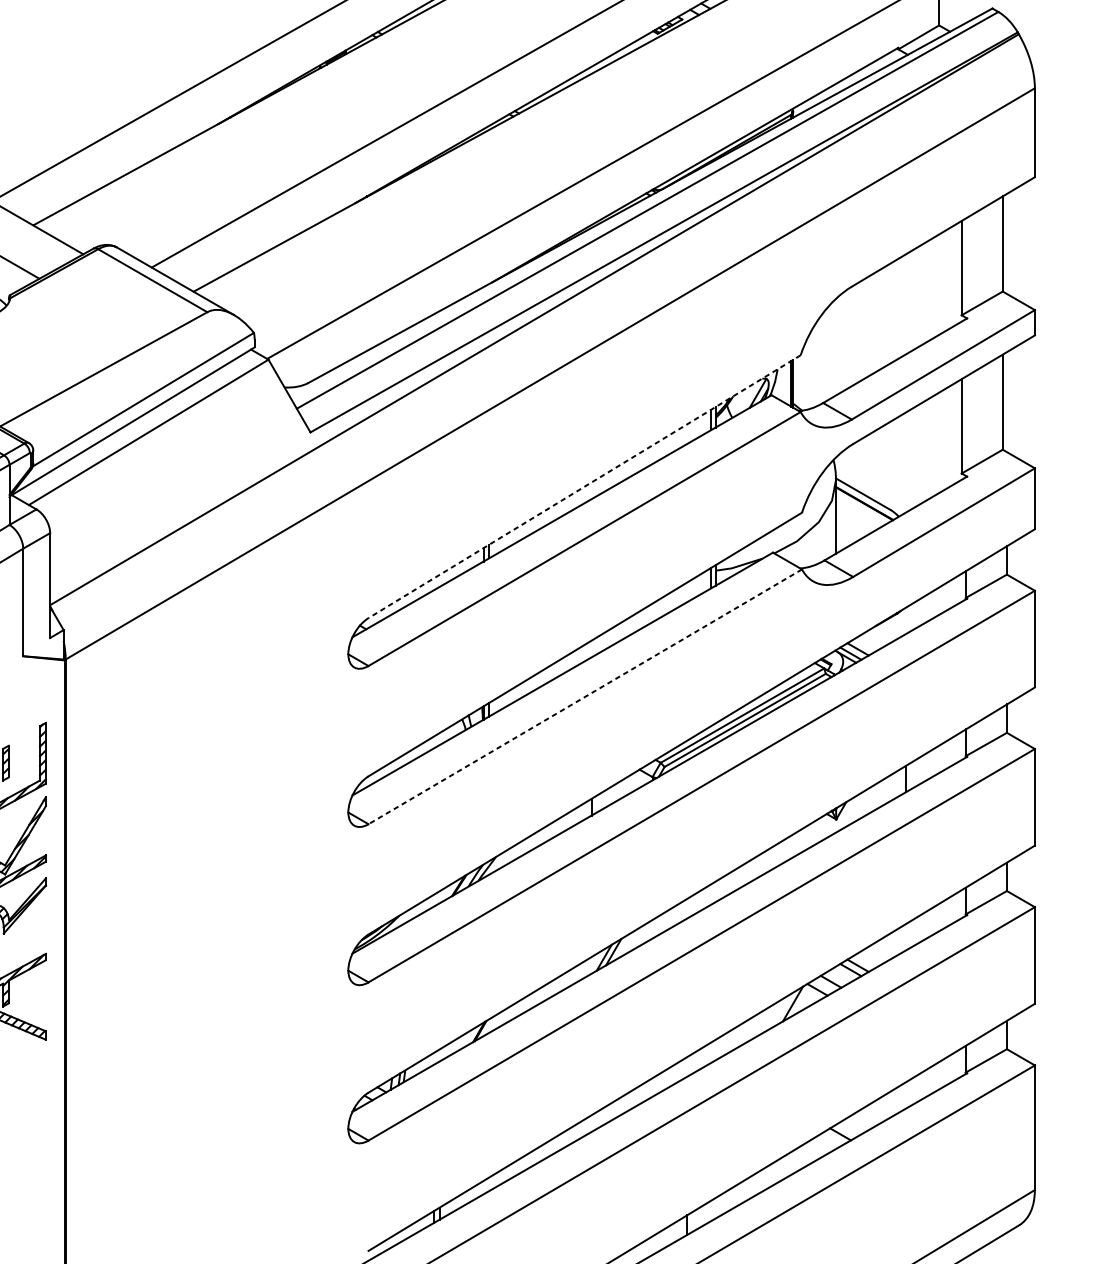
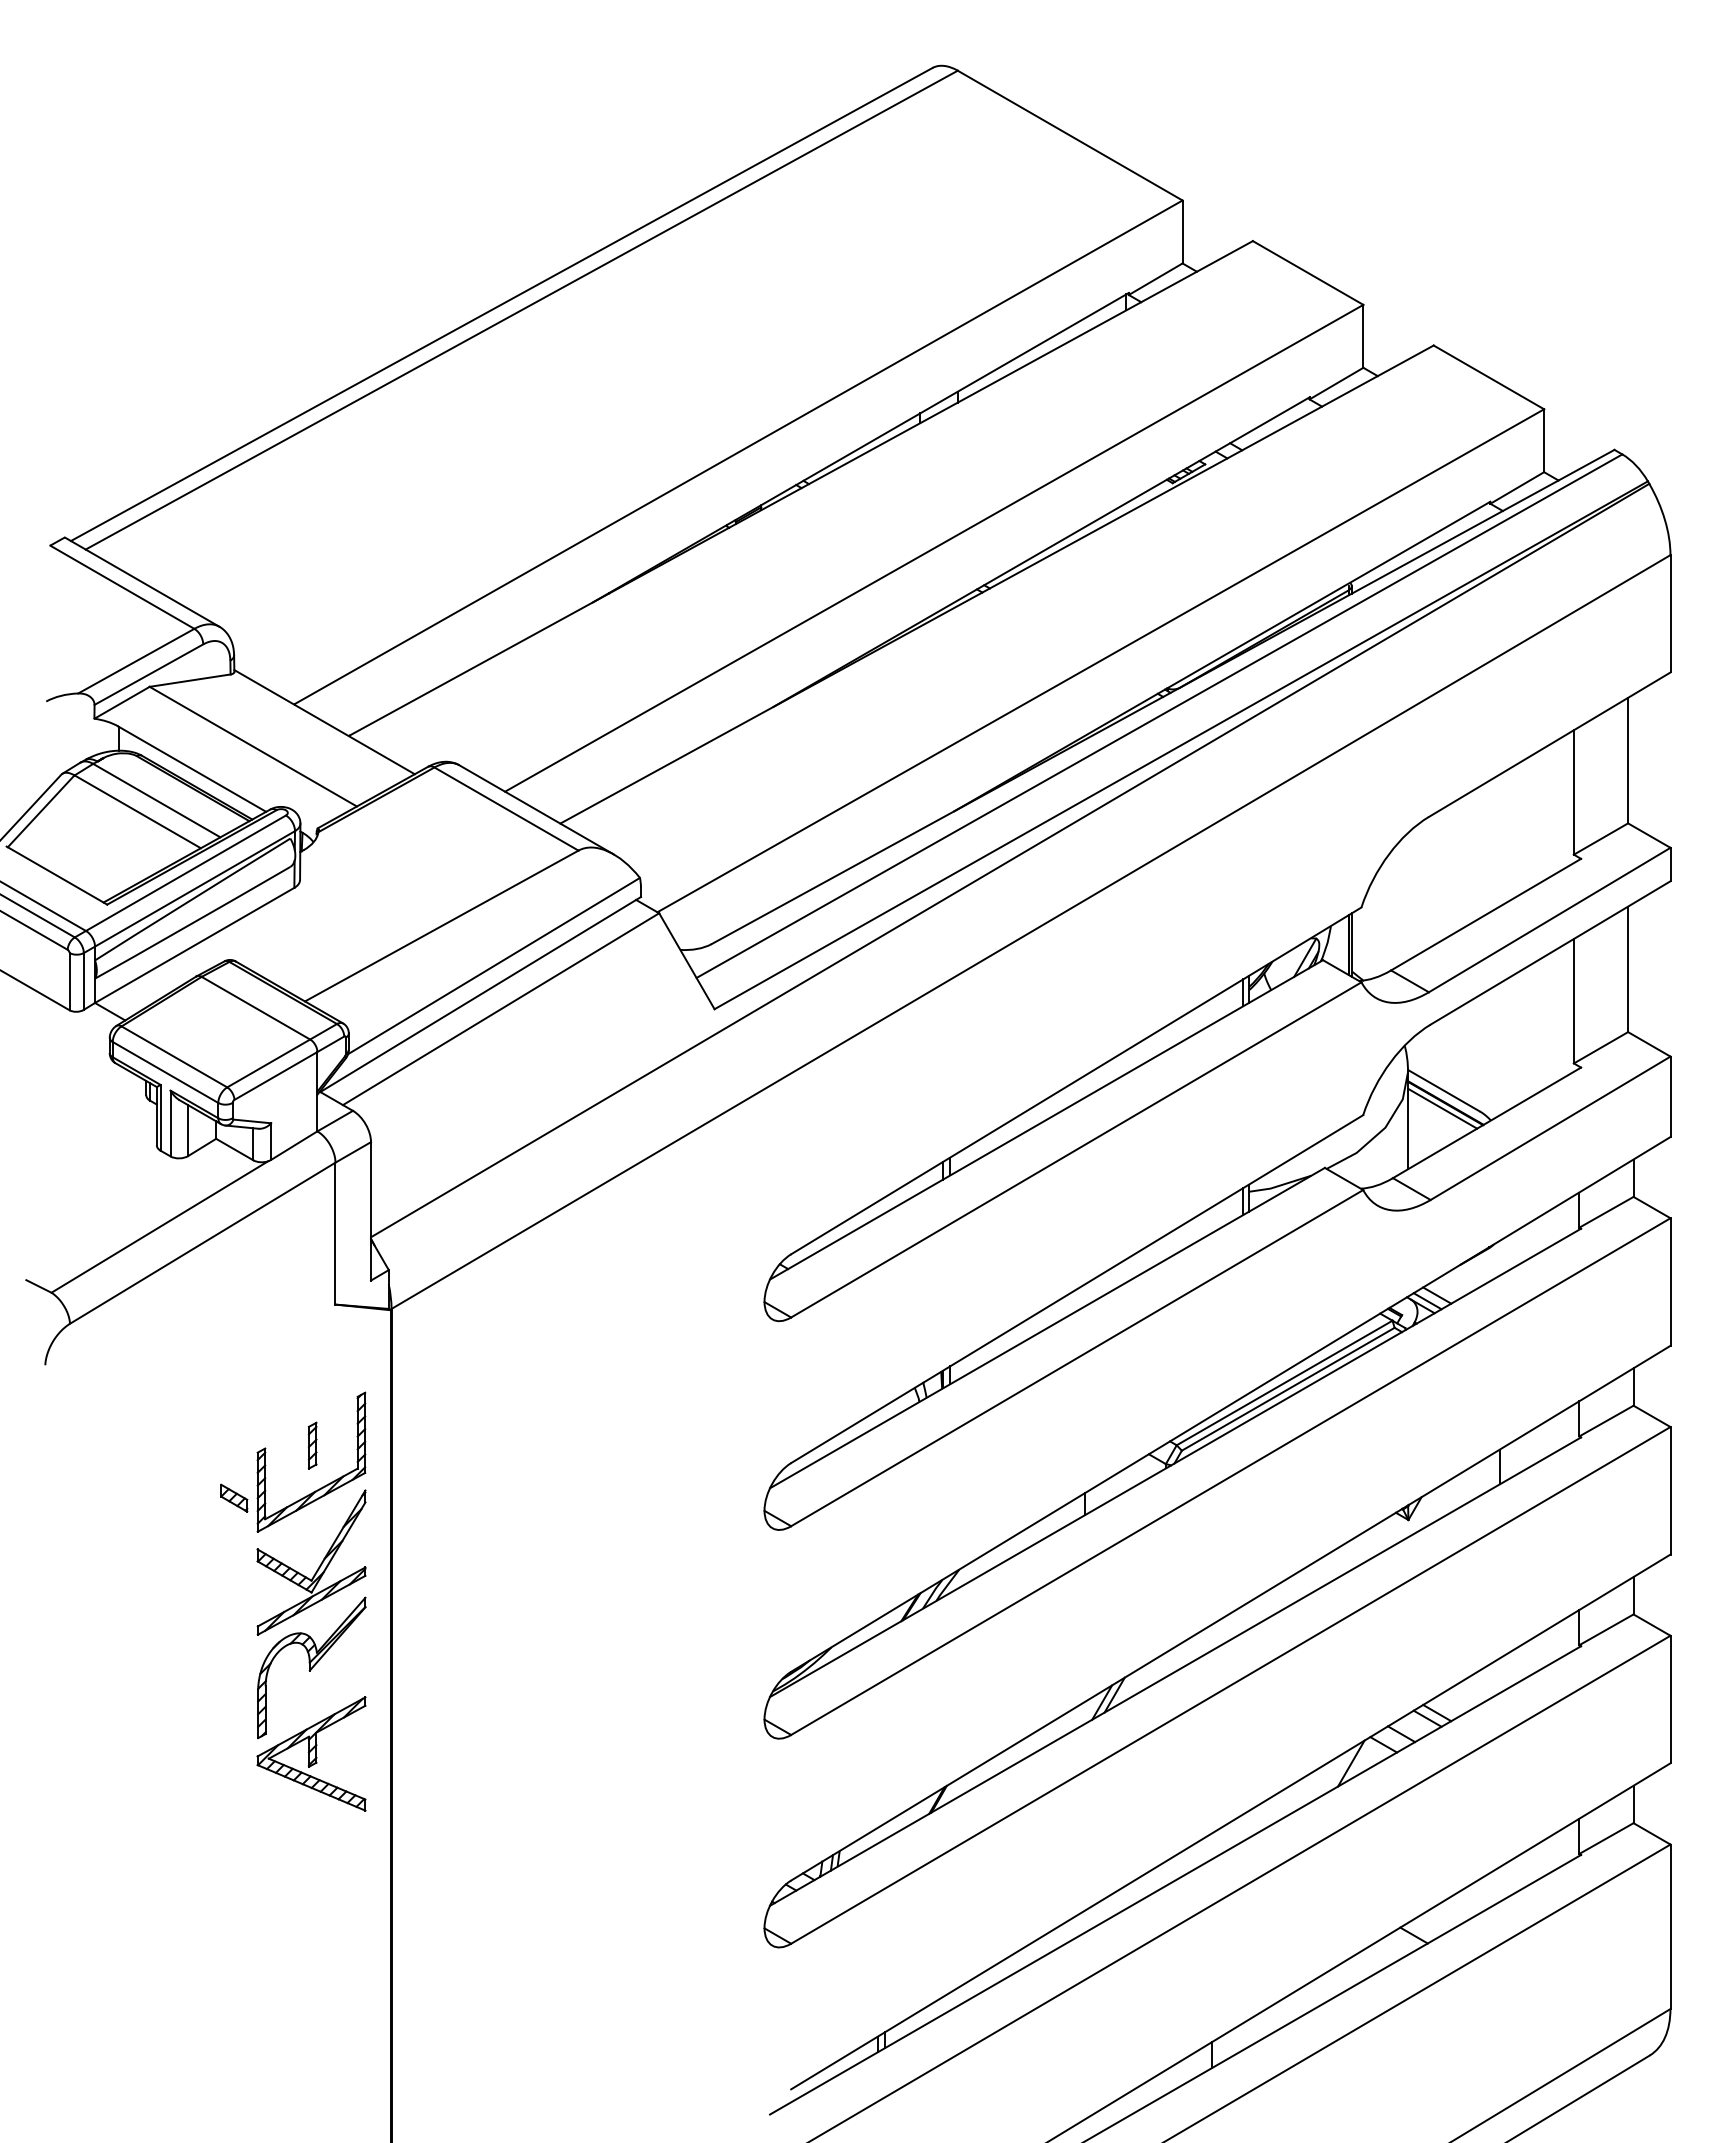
line: (584, 486) -> (1076, 1080), dashed -> solid
line: (862, 507) -> (1442, 1108), added
line: (585, 697) -> (1077, 1358), dashed -> solid

